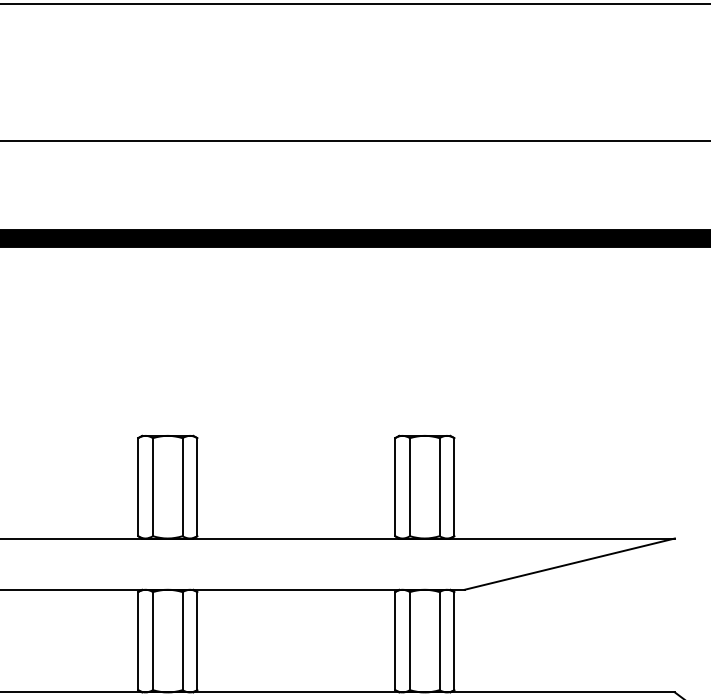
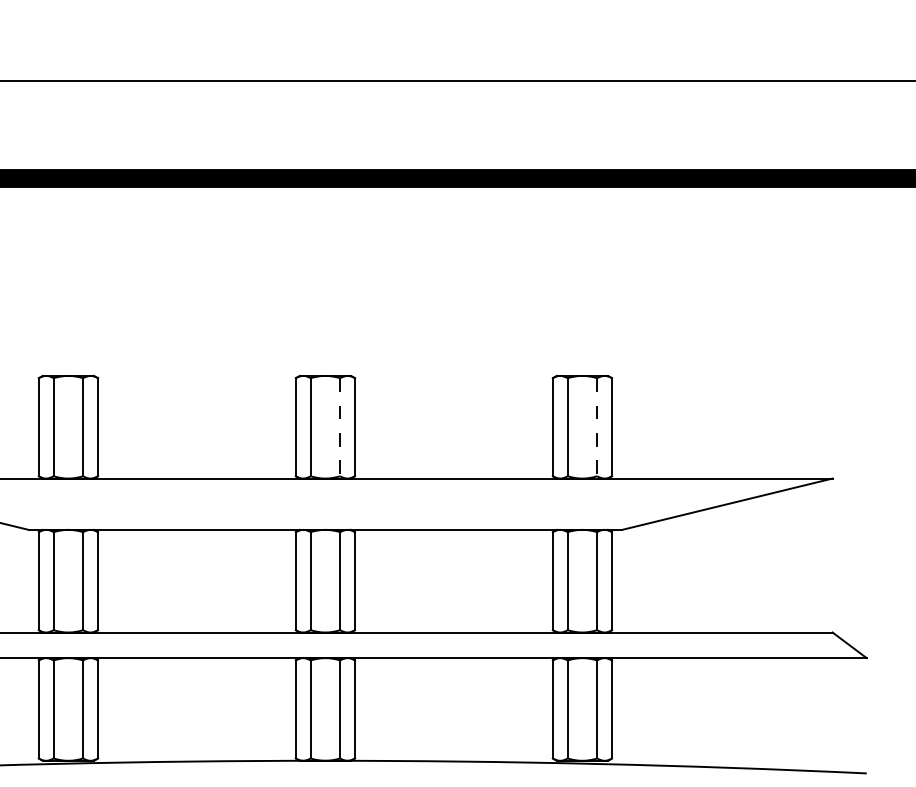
line: (182, 487) -> (340, 427), solid -> dashed
line: (439, 487) -> (597, 427), solid -> dashed

